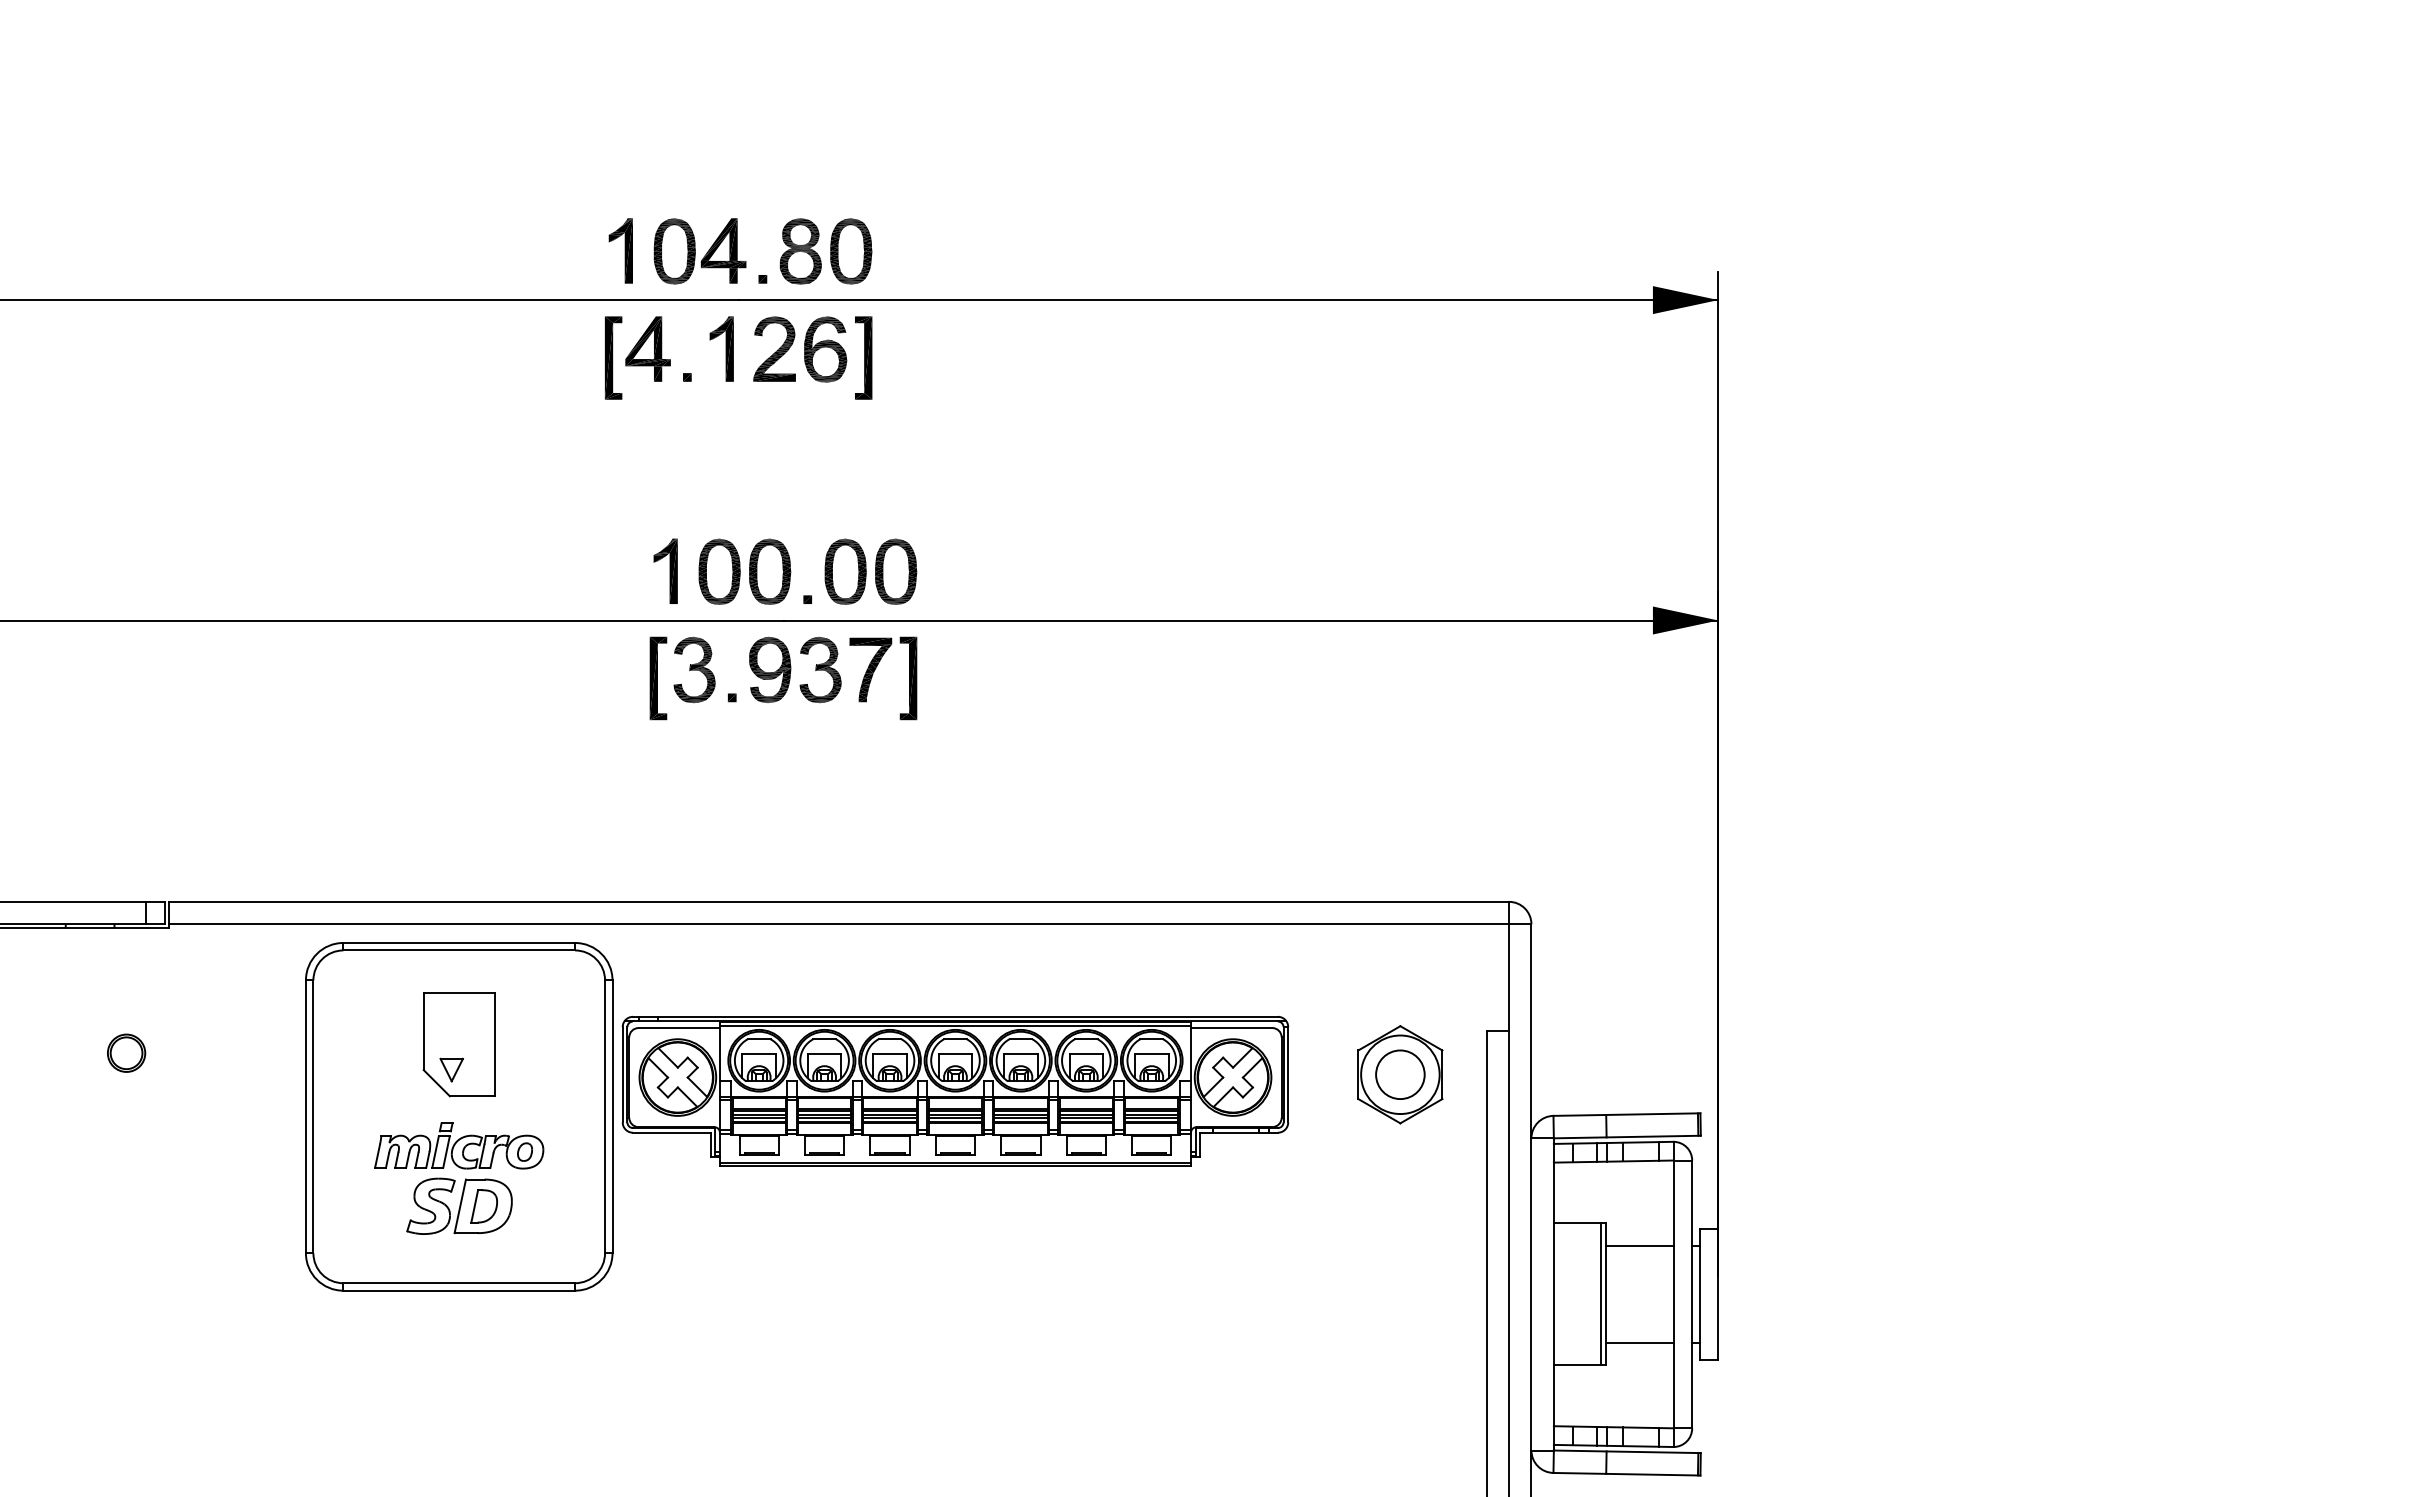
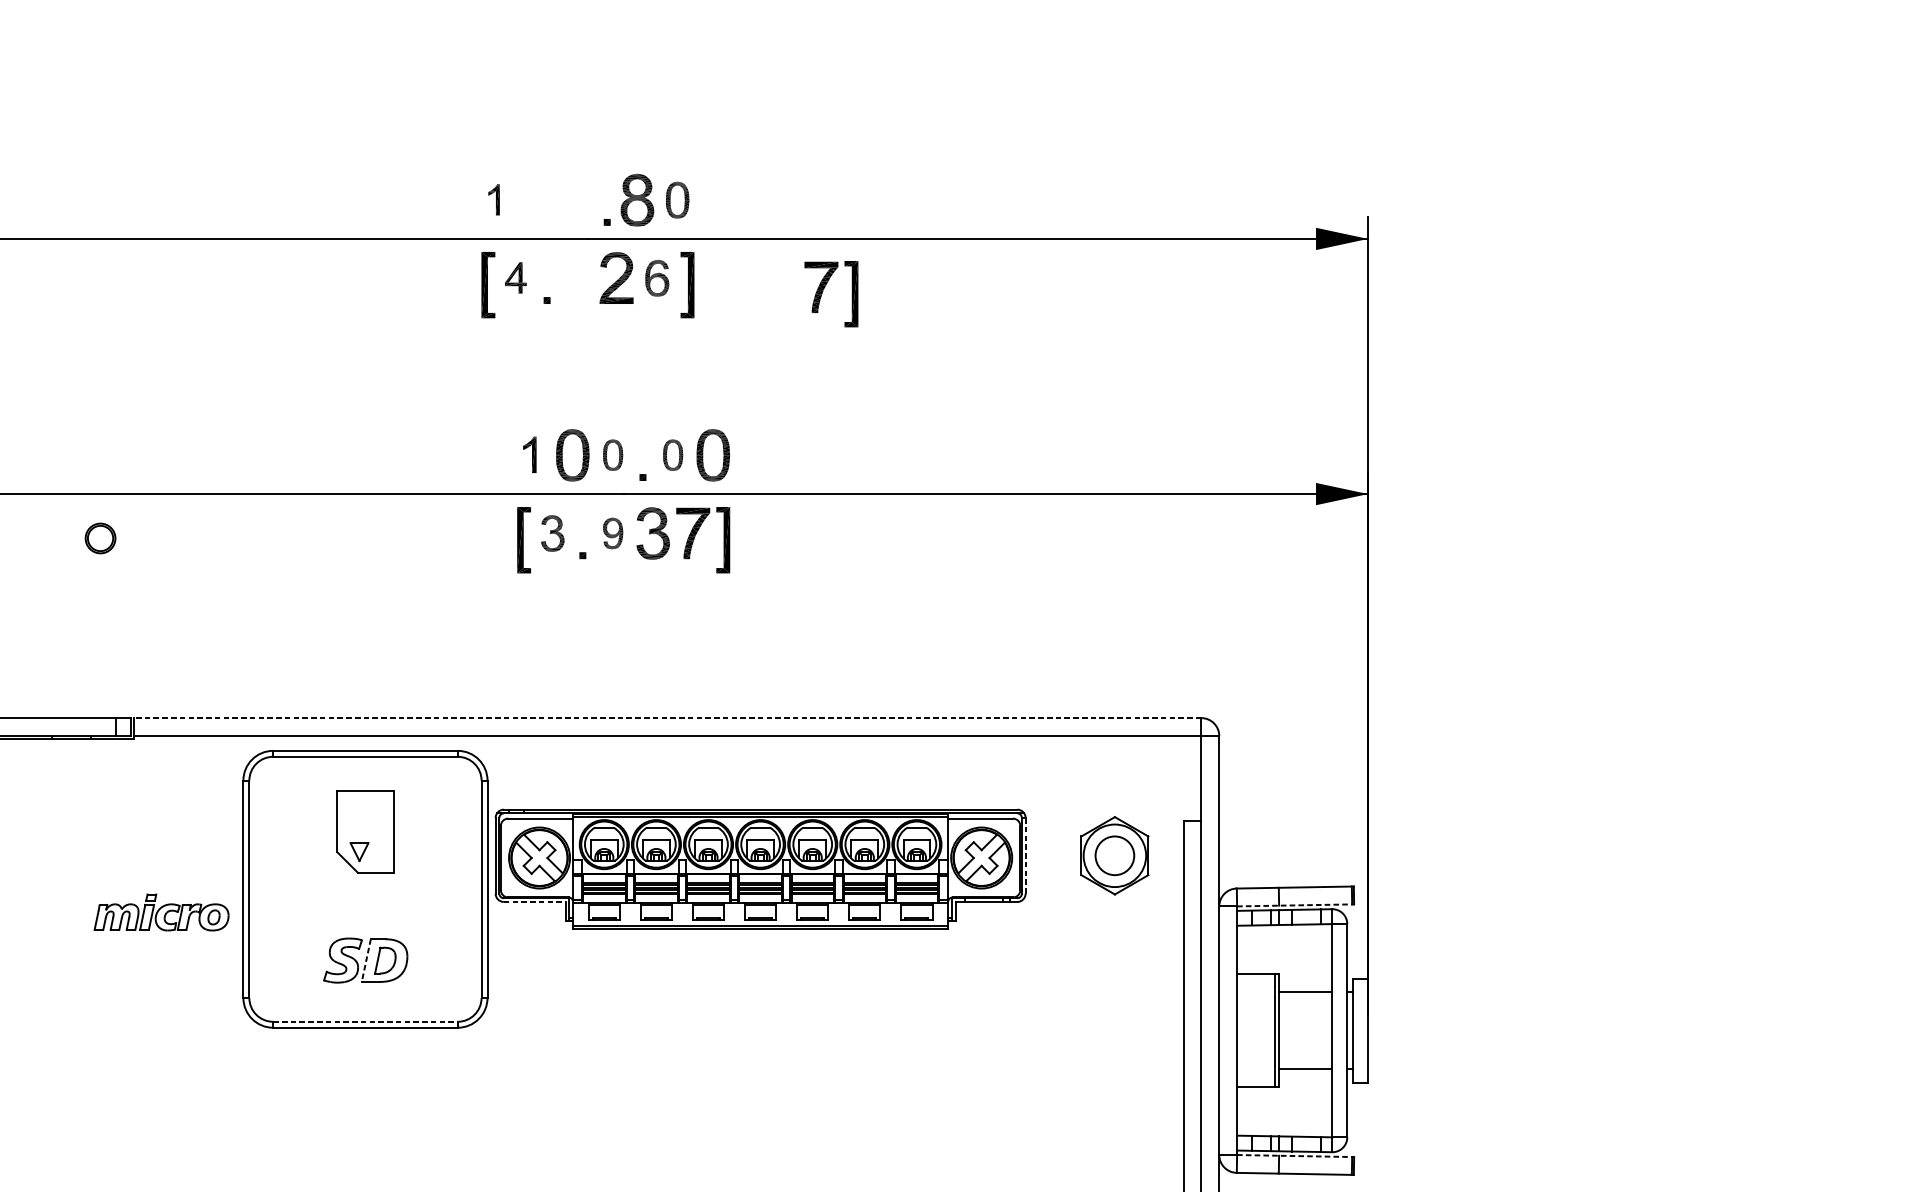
part: (620, 250) -> (493, 199), size x0.6
part: (699, 251) -> (556, 200), removed
part: (851, 251) -> (677, 200), size x0.7
part: (647, 348) -> (515, 277), size x0.6
part: (721, 348) -> (574, 277), removed
part: (825, 349) -> (657, 278), size x0.7
part: (1034, 365) -> (823, 291), added
part: (665, 570) -> (529, 454), size x0.7
part: (770, 571) -> (613, 455), size x0.6
part: (845, 571) -> (673, 455), size x0.6
part: (694, 669) -> (552, 533), size x0.7
part: (770, 669) -> (613, 533), size x0.6
line: (838, 901) -> (667, 717), solid -> dashed
part: (126, 1052) -> (100, 537), moved
line: (1288, 1074) -> (1025, 855), solid -> dashed
line: (671, 1132) -> (534, 901), solid -> dashed
line: (1627, 1137) -> (1295, 905), solid -> dashed
part: (459, 1145) -> (161, 912), moved
line: (460, 1206) -> (366, 960), solid -> dashed
line: (459, 1283) -> (365, 1022), solid -> dashed
line: (1627, 1451) -> (1295, 1155), solid -> dashed

